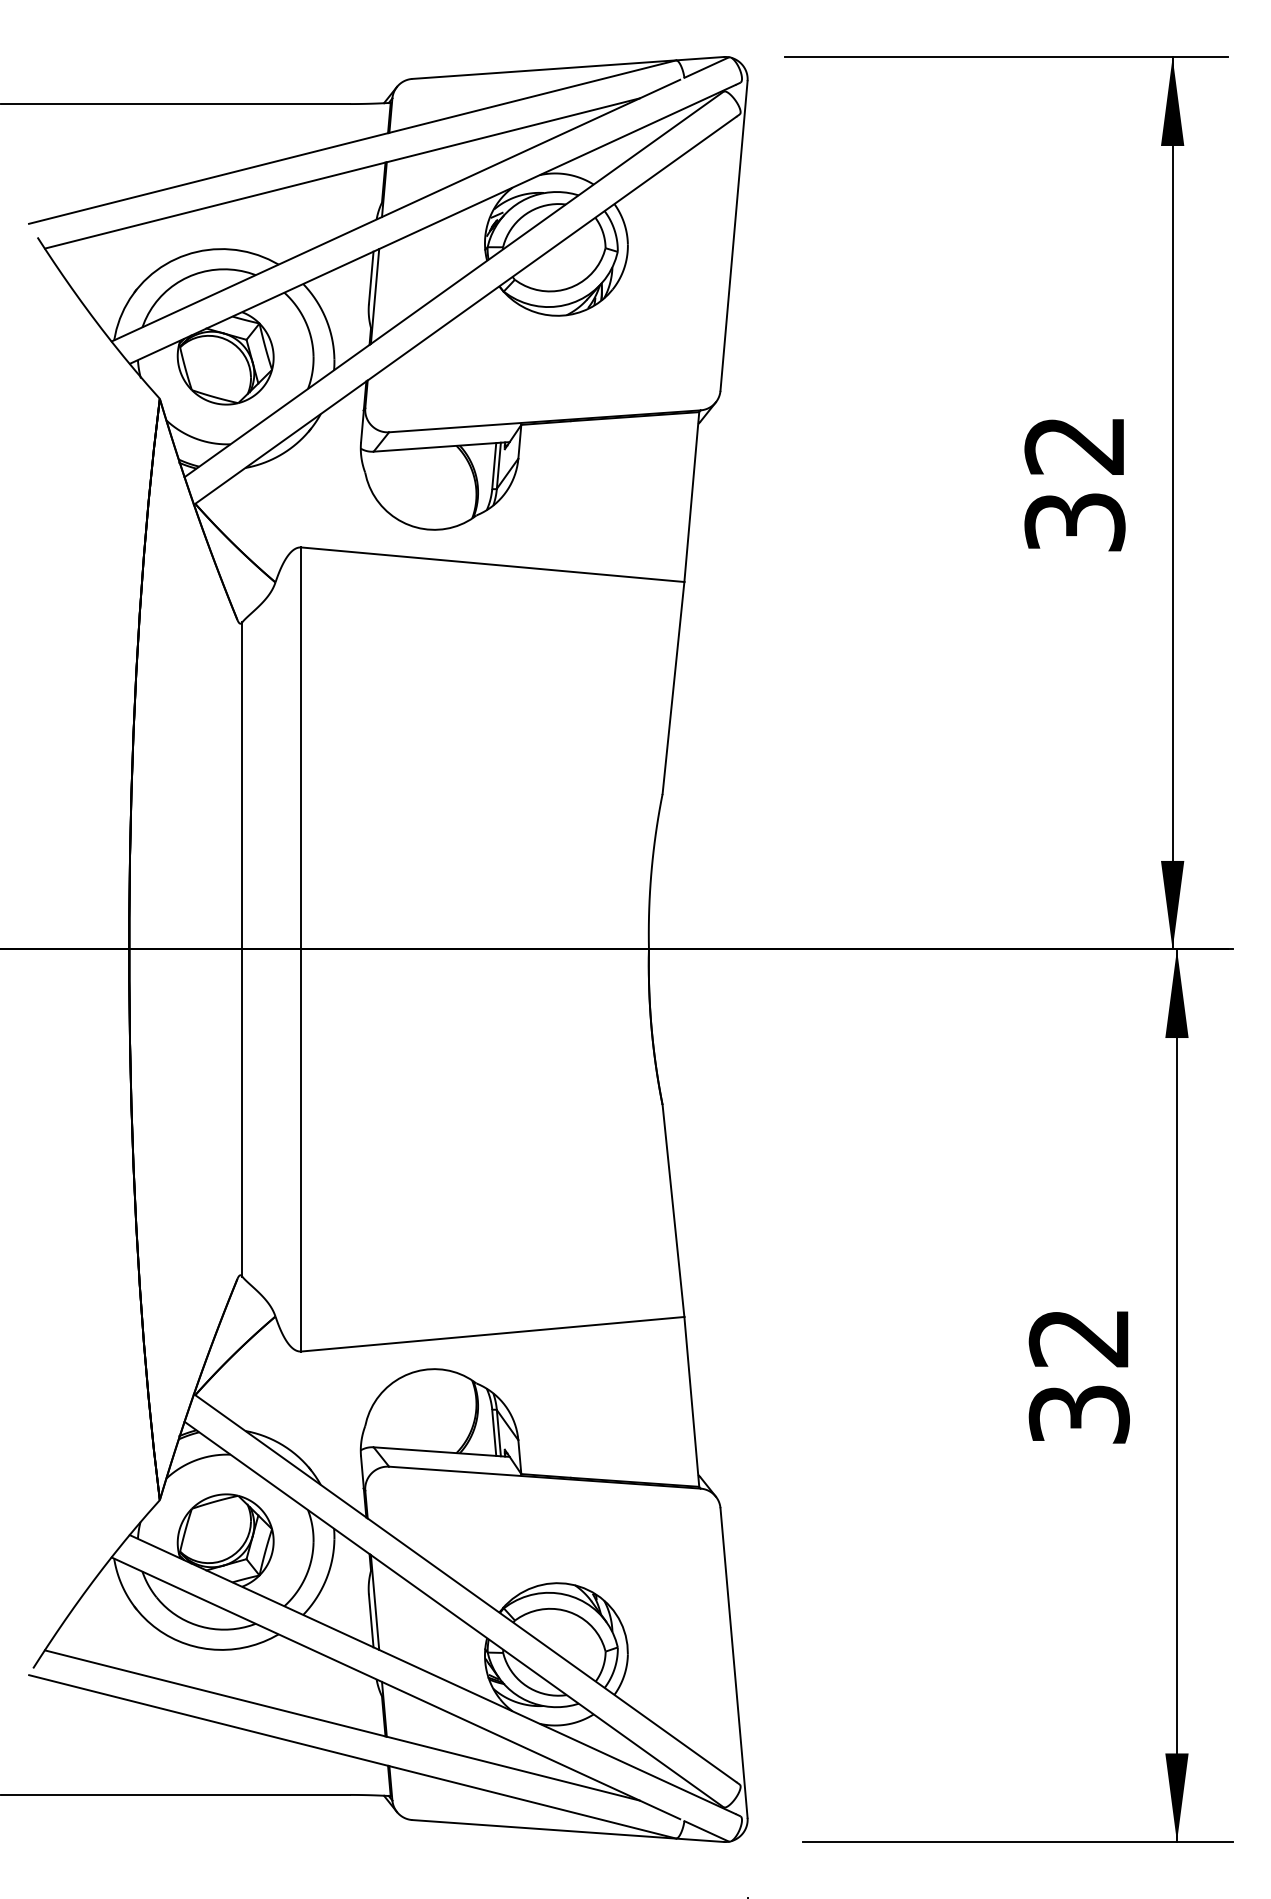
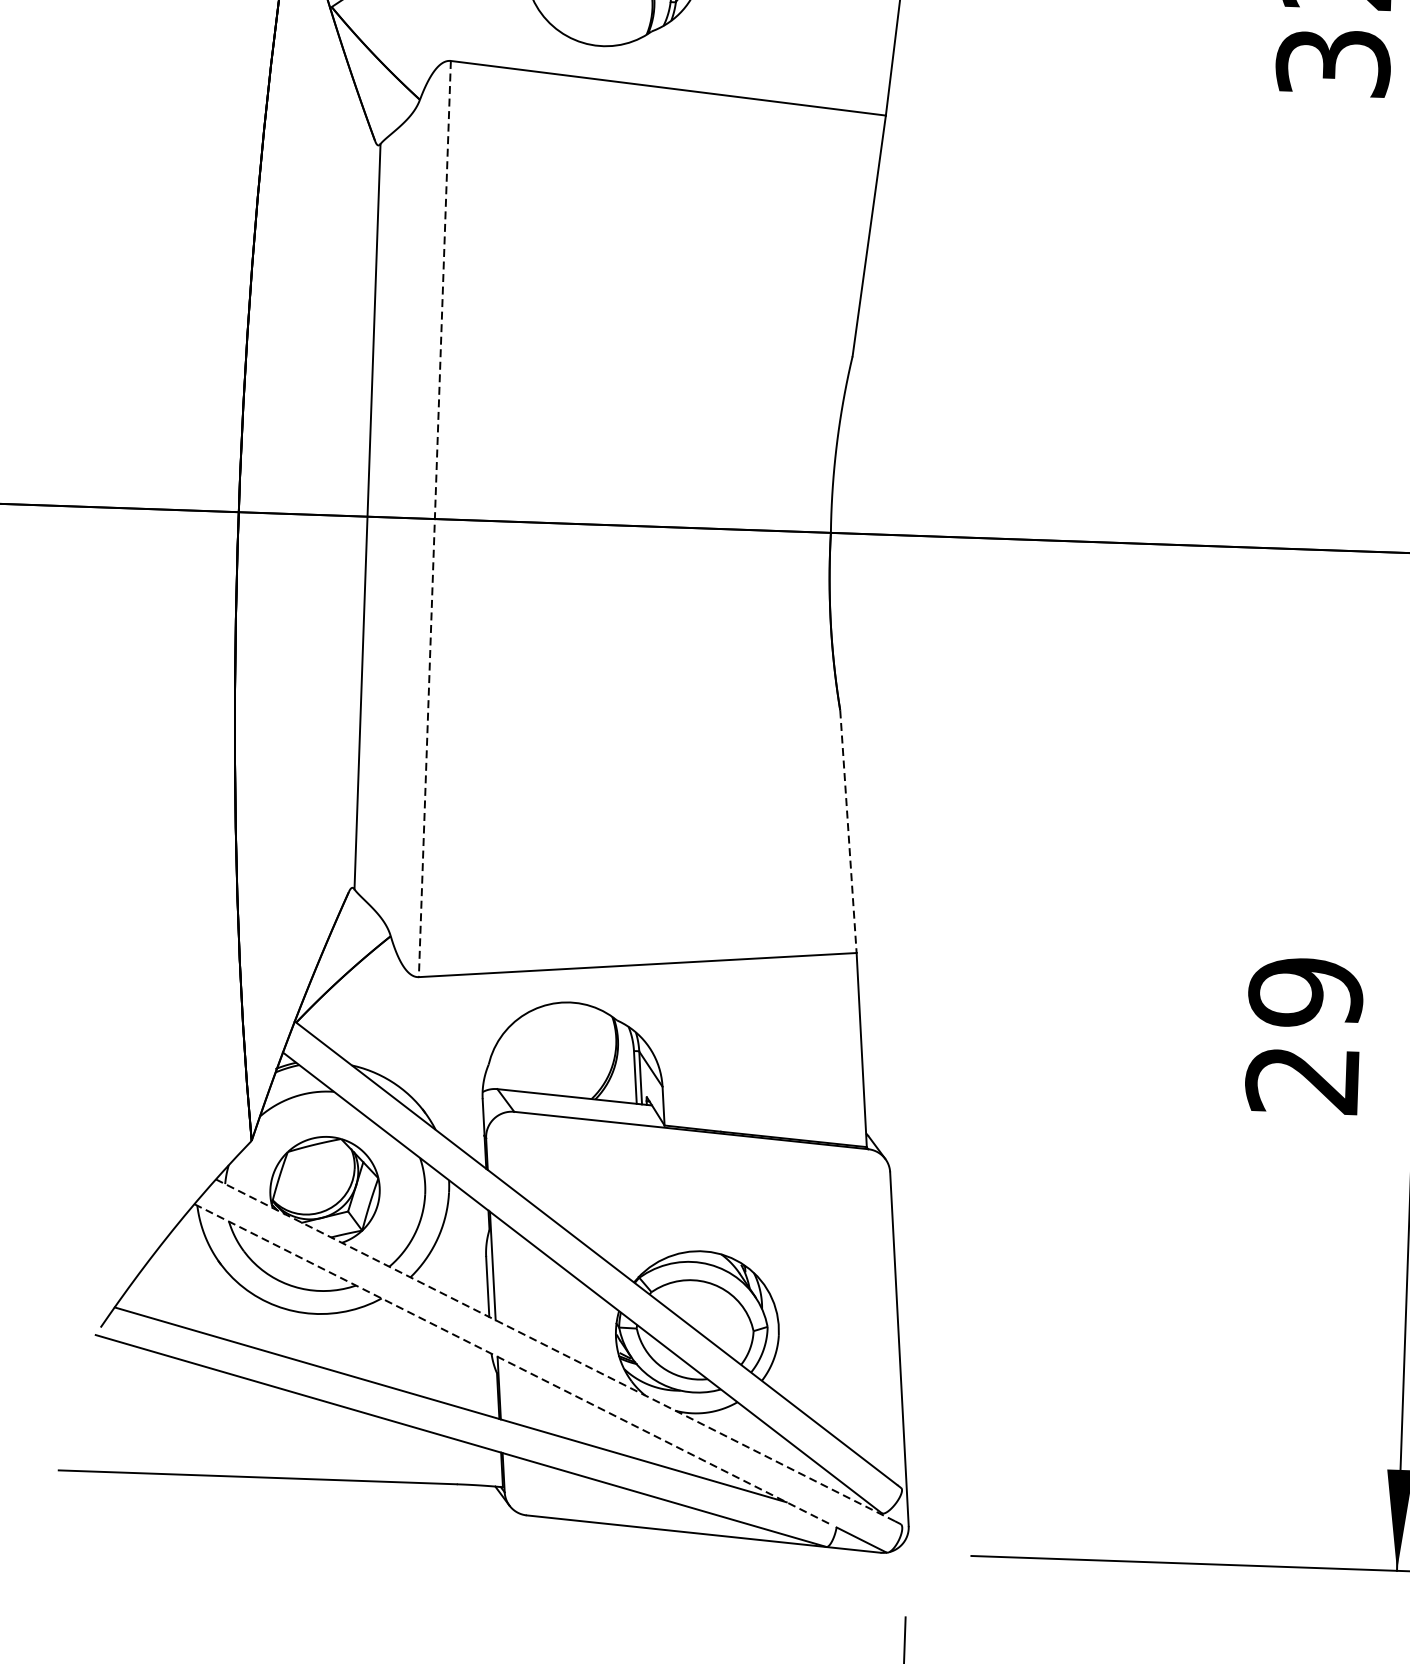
line: (301, 949) -> (434, 519), solid -> dashed
line: (673, 1210) -> (848, 831), solid -> dashed
text: (1078, 1375) -> (1303, 1035), 32 -> 29
line: (432, 1674) -> (555, 1350), solid -> dashed
line: (395, 1688) -> (512, 1364), solid -> dashed

